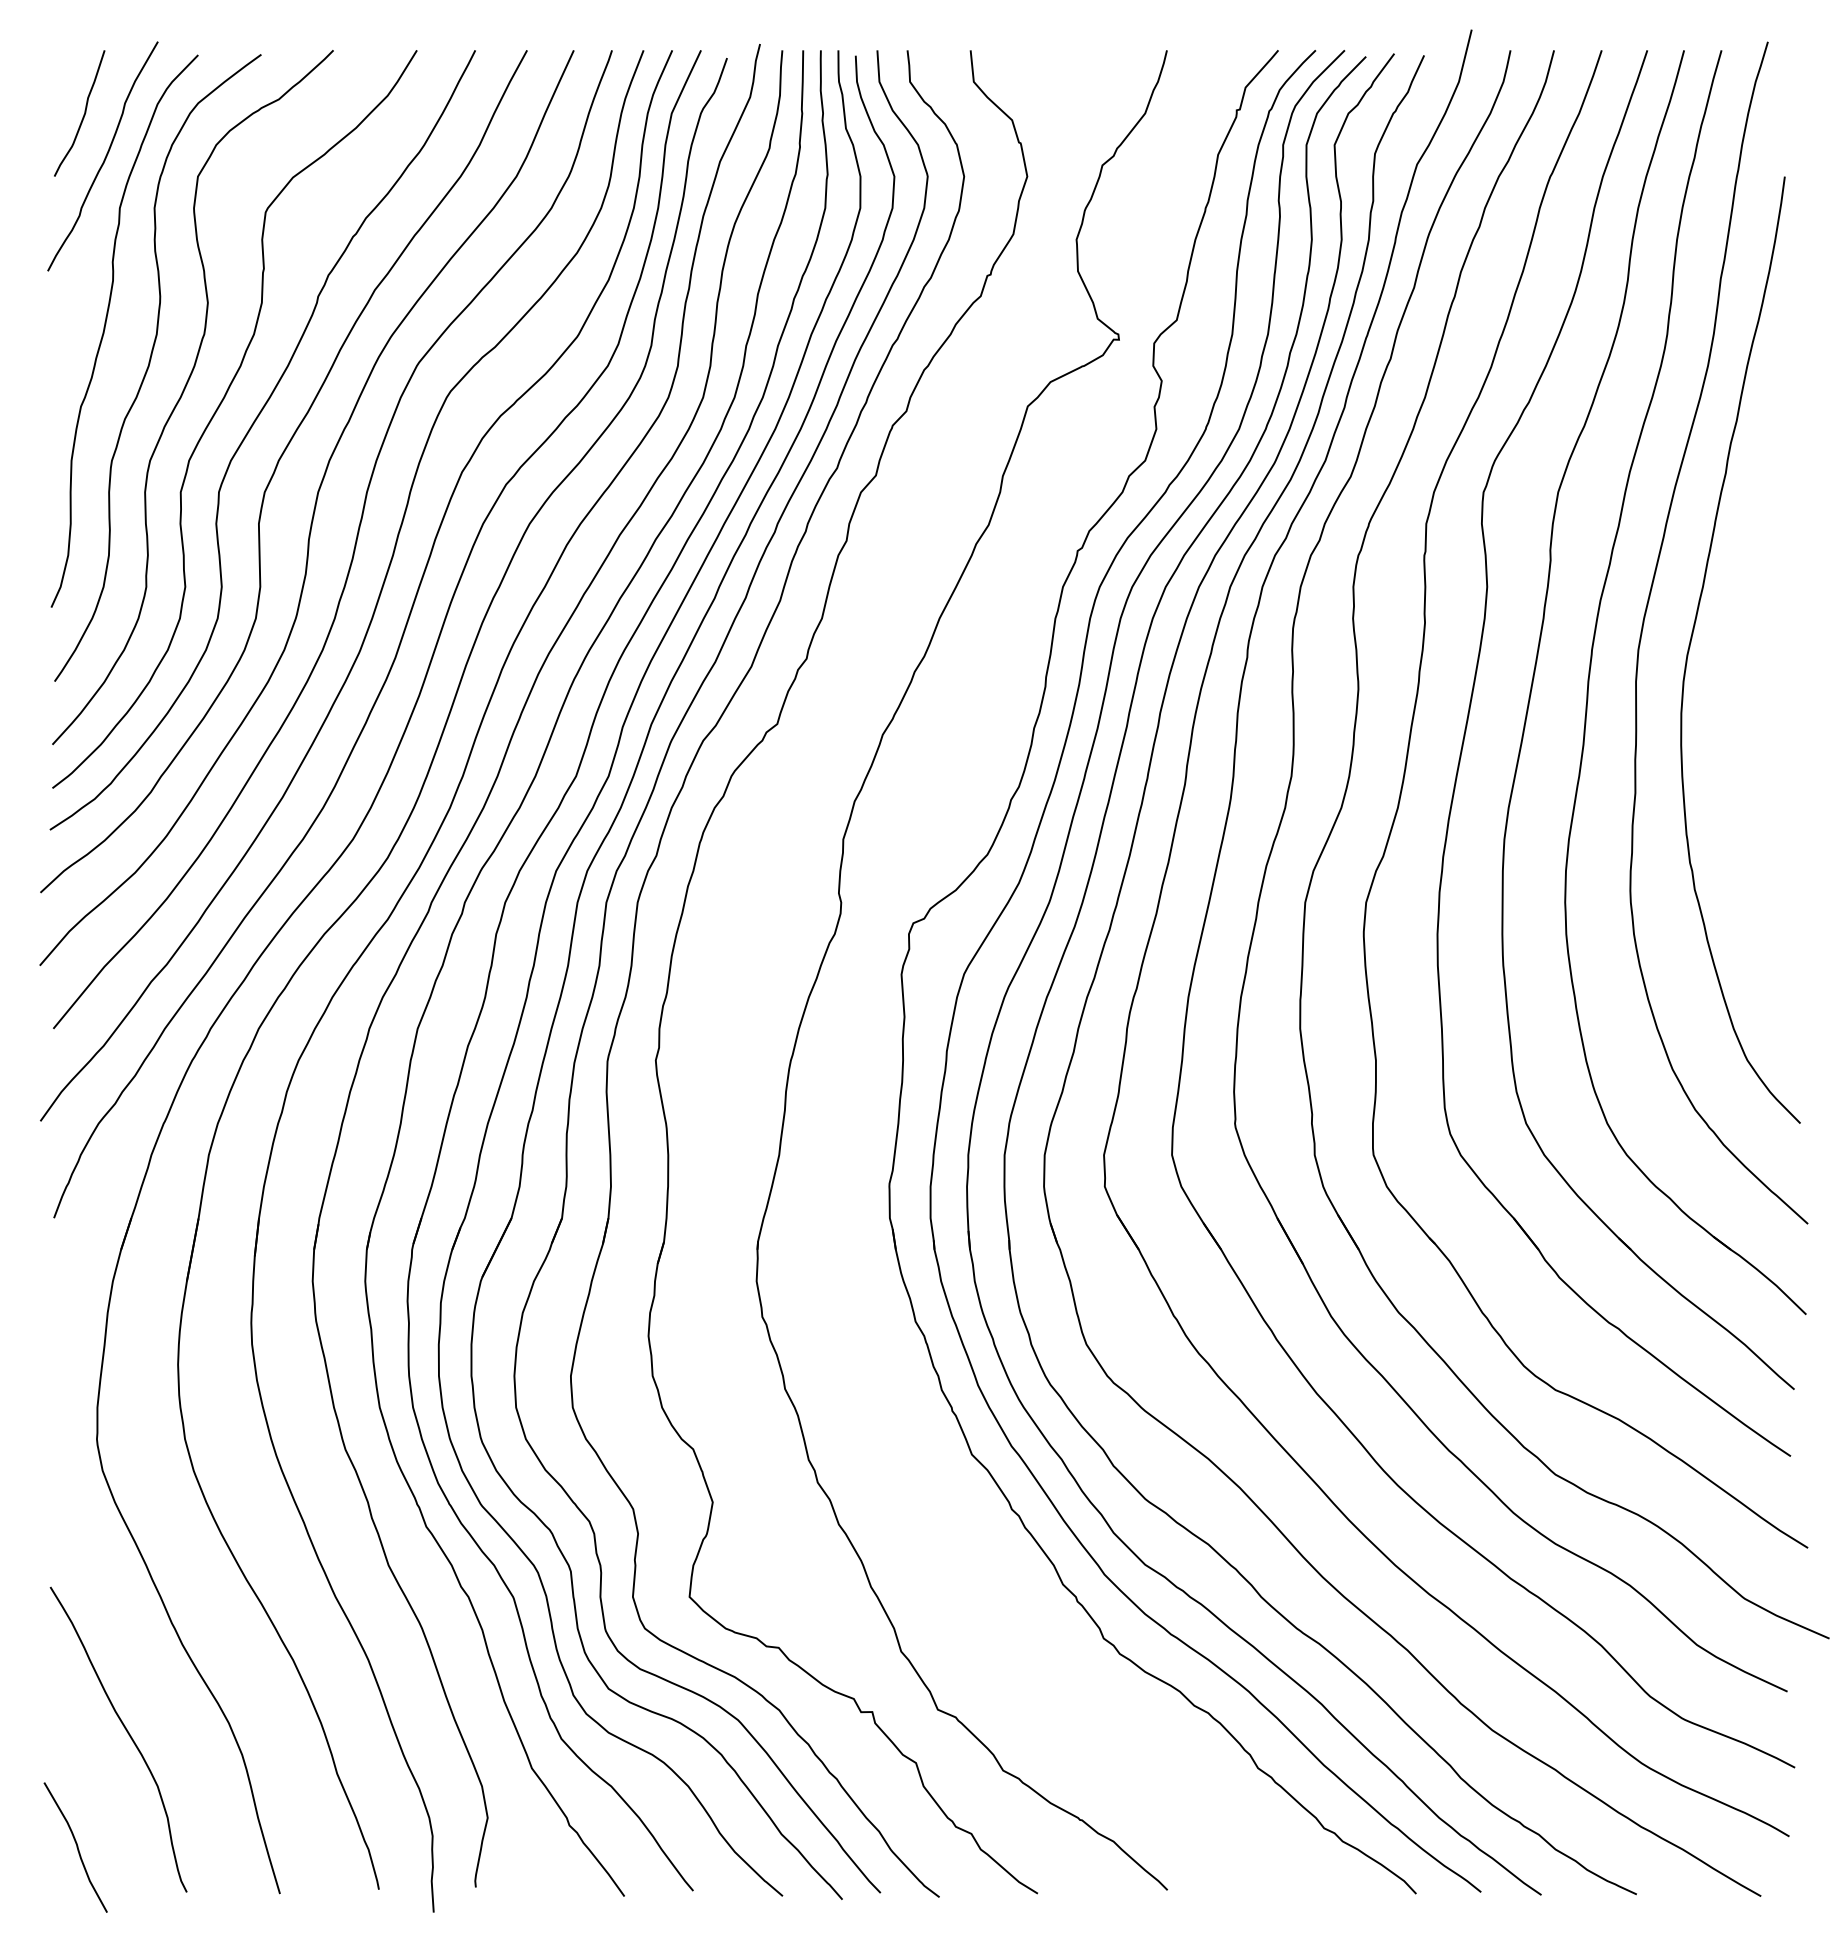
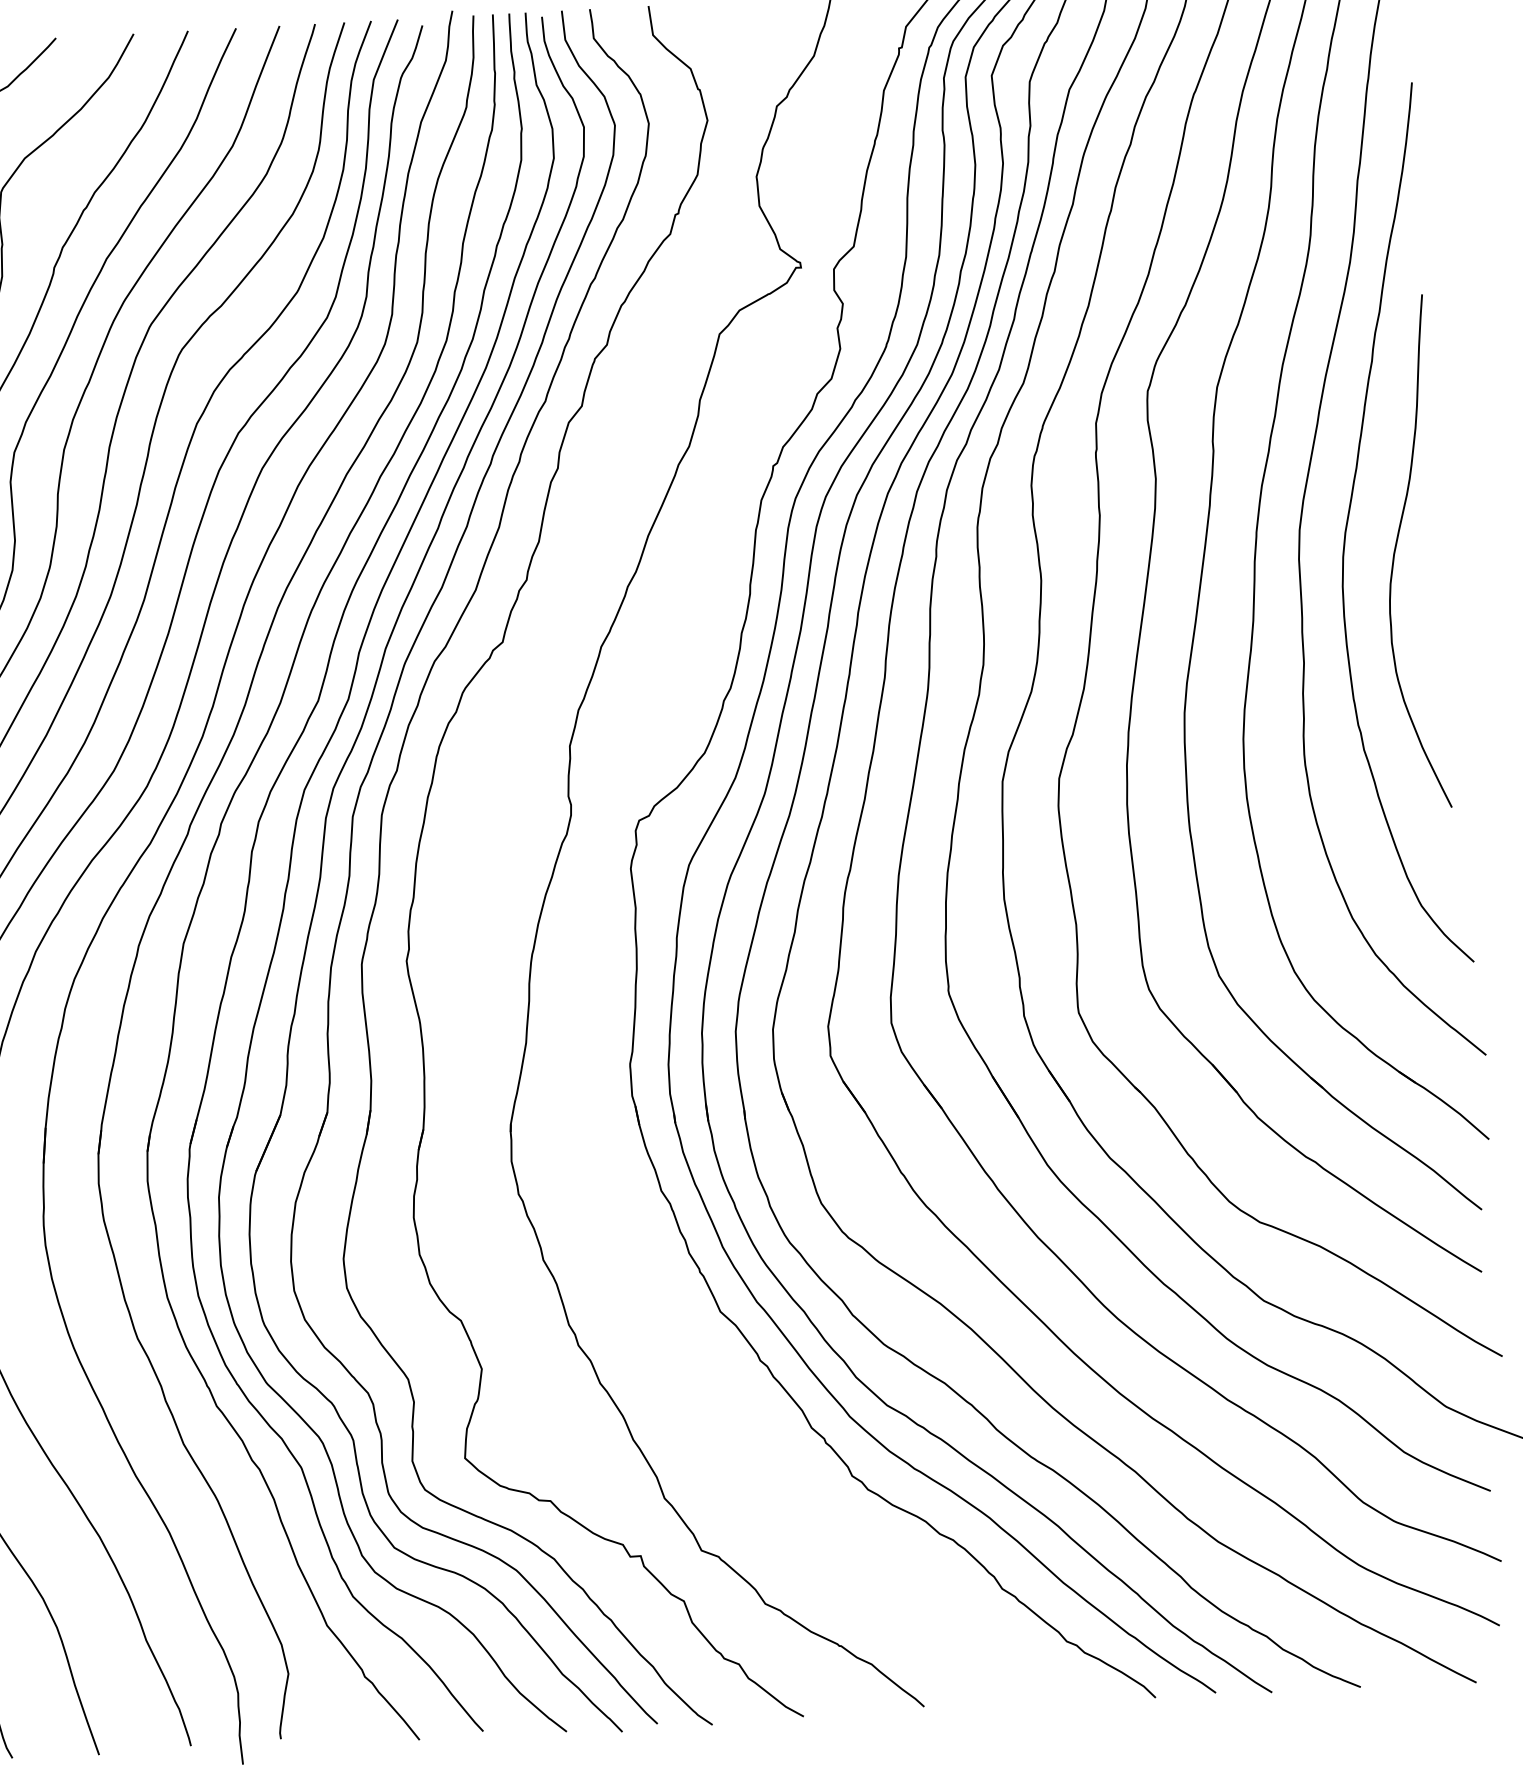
curve: (1741, 674) -> (1396, 547), added

